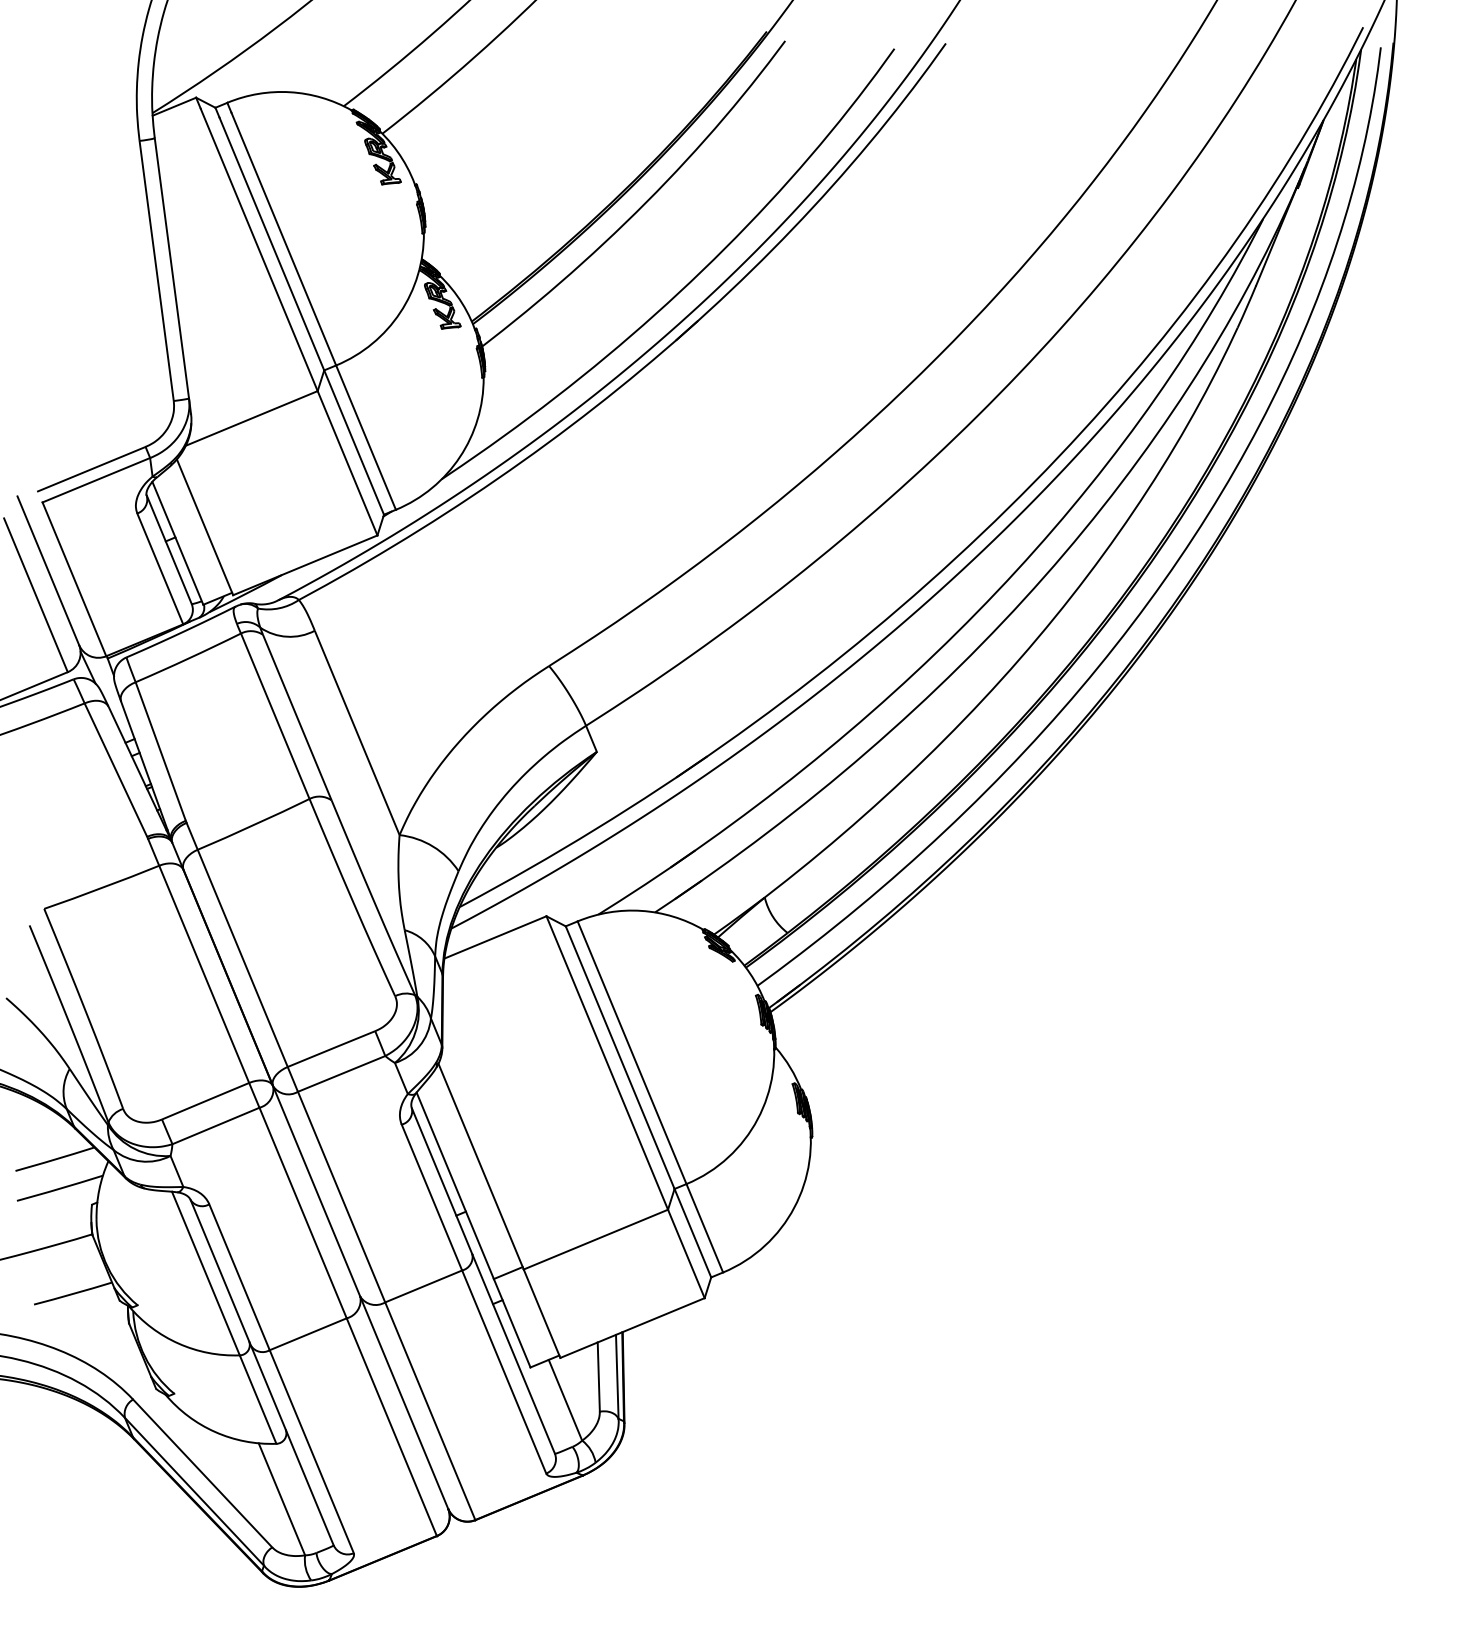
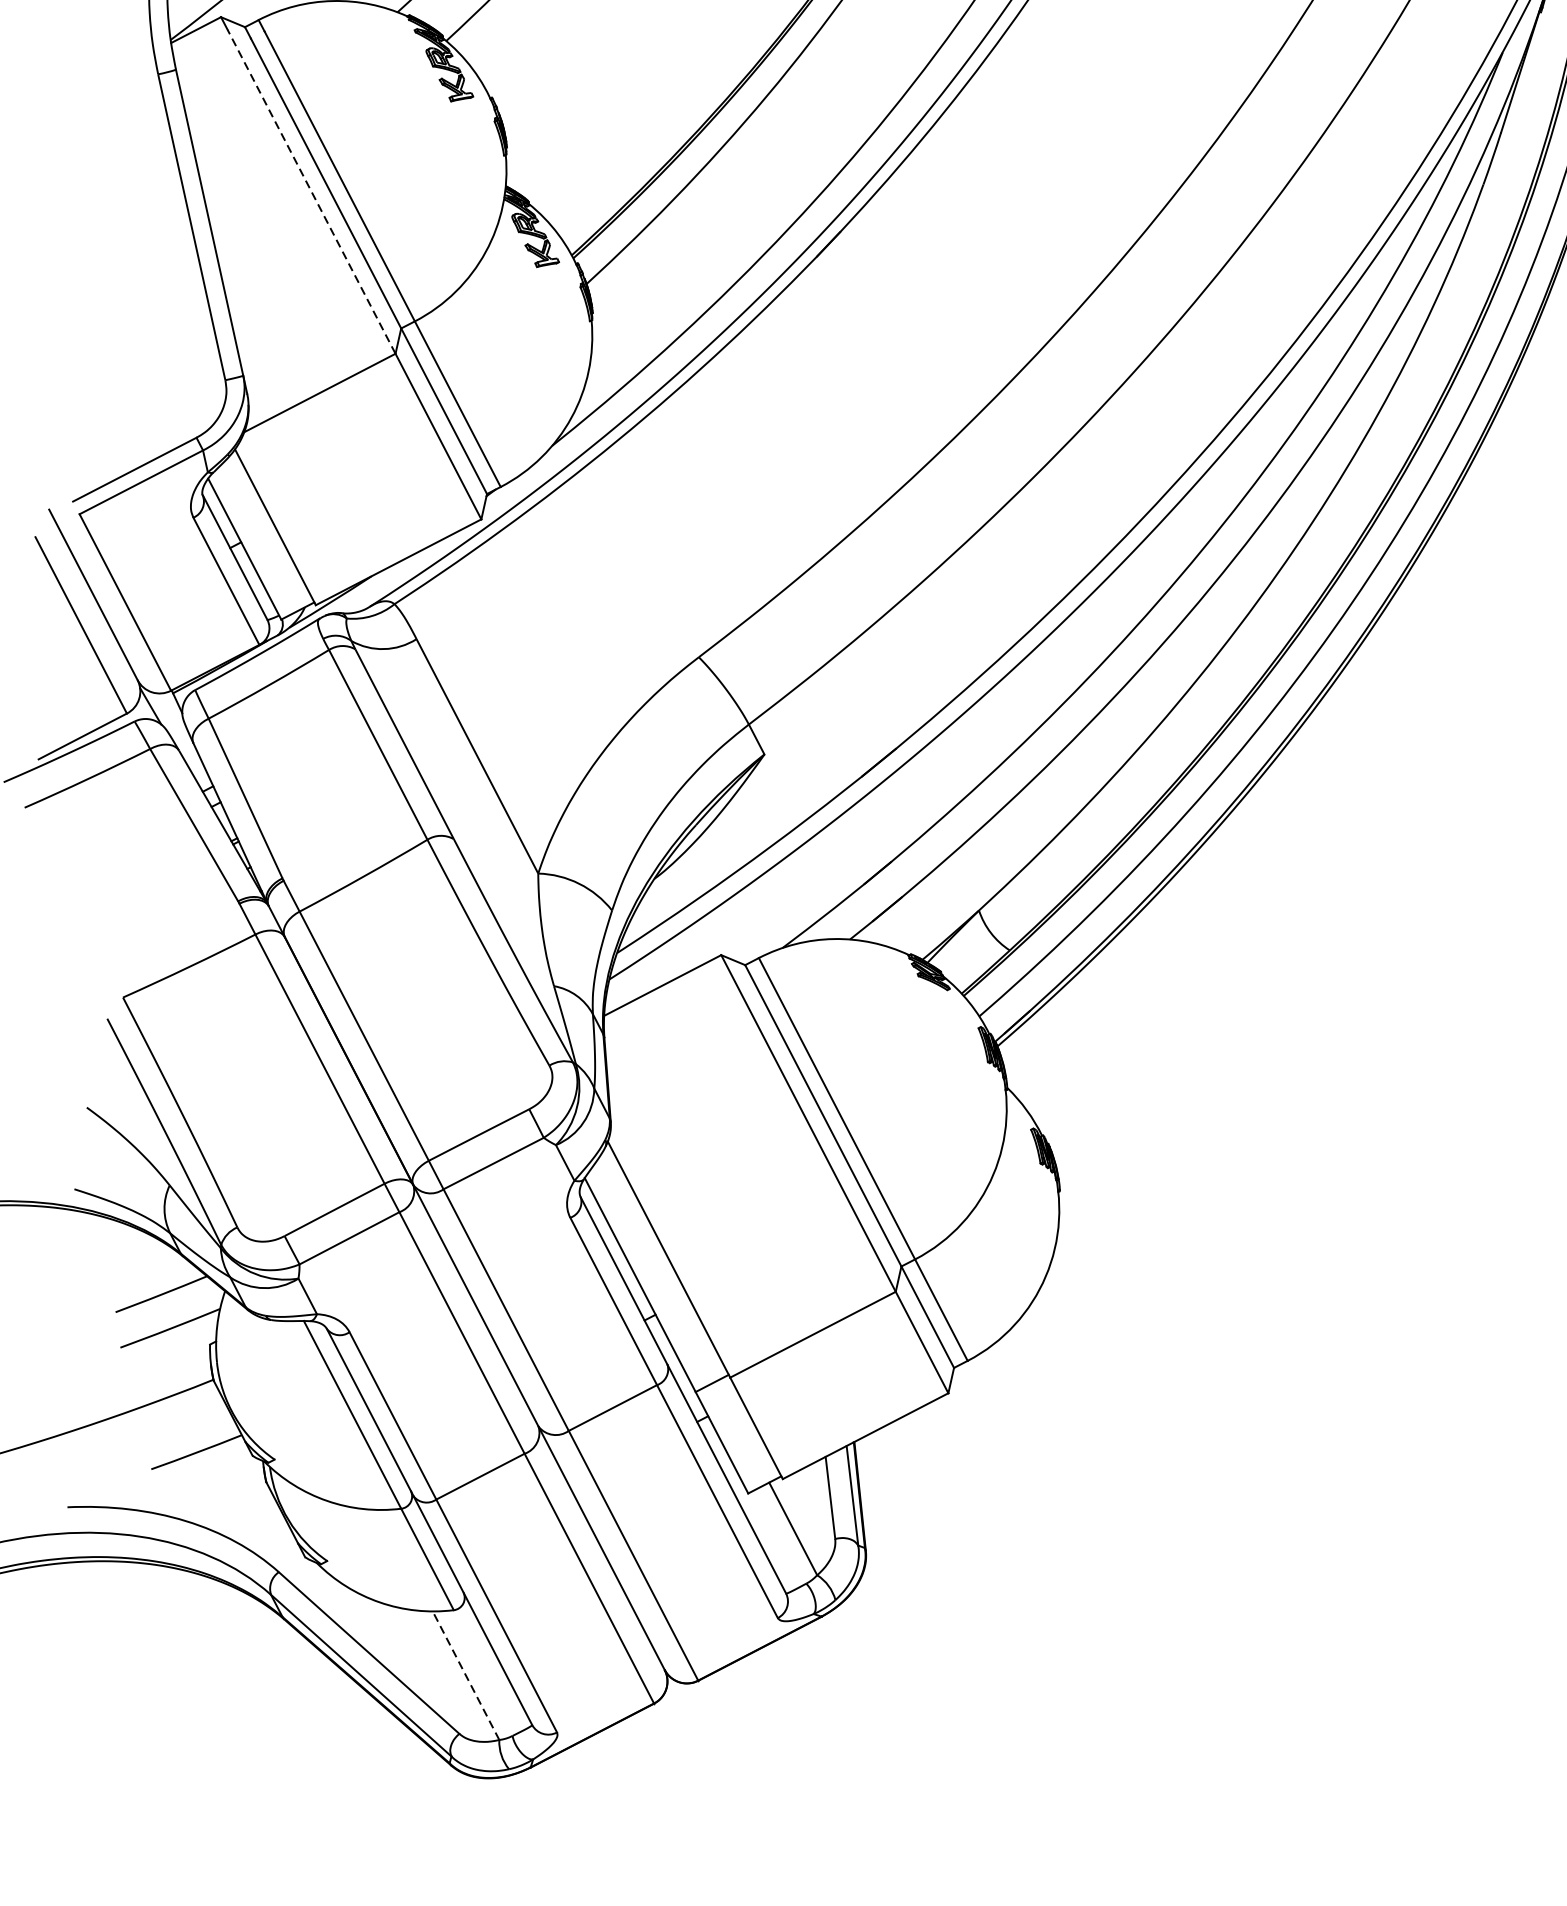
line: (259, 250) -> (311, 192), solid -> dashed
line: (281, 1499) -> (465, 1675), solid -> dashed

